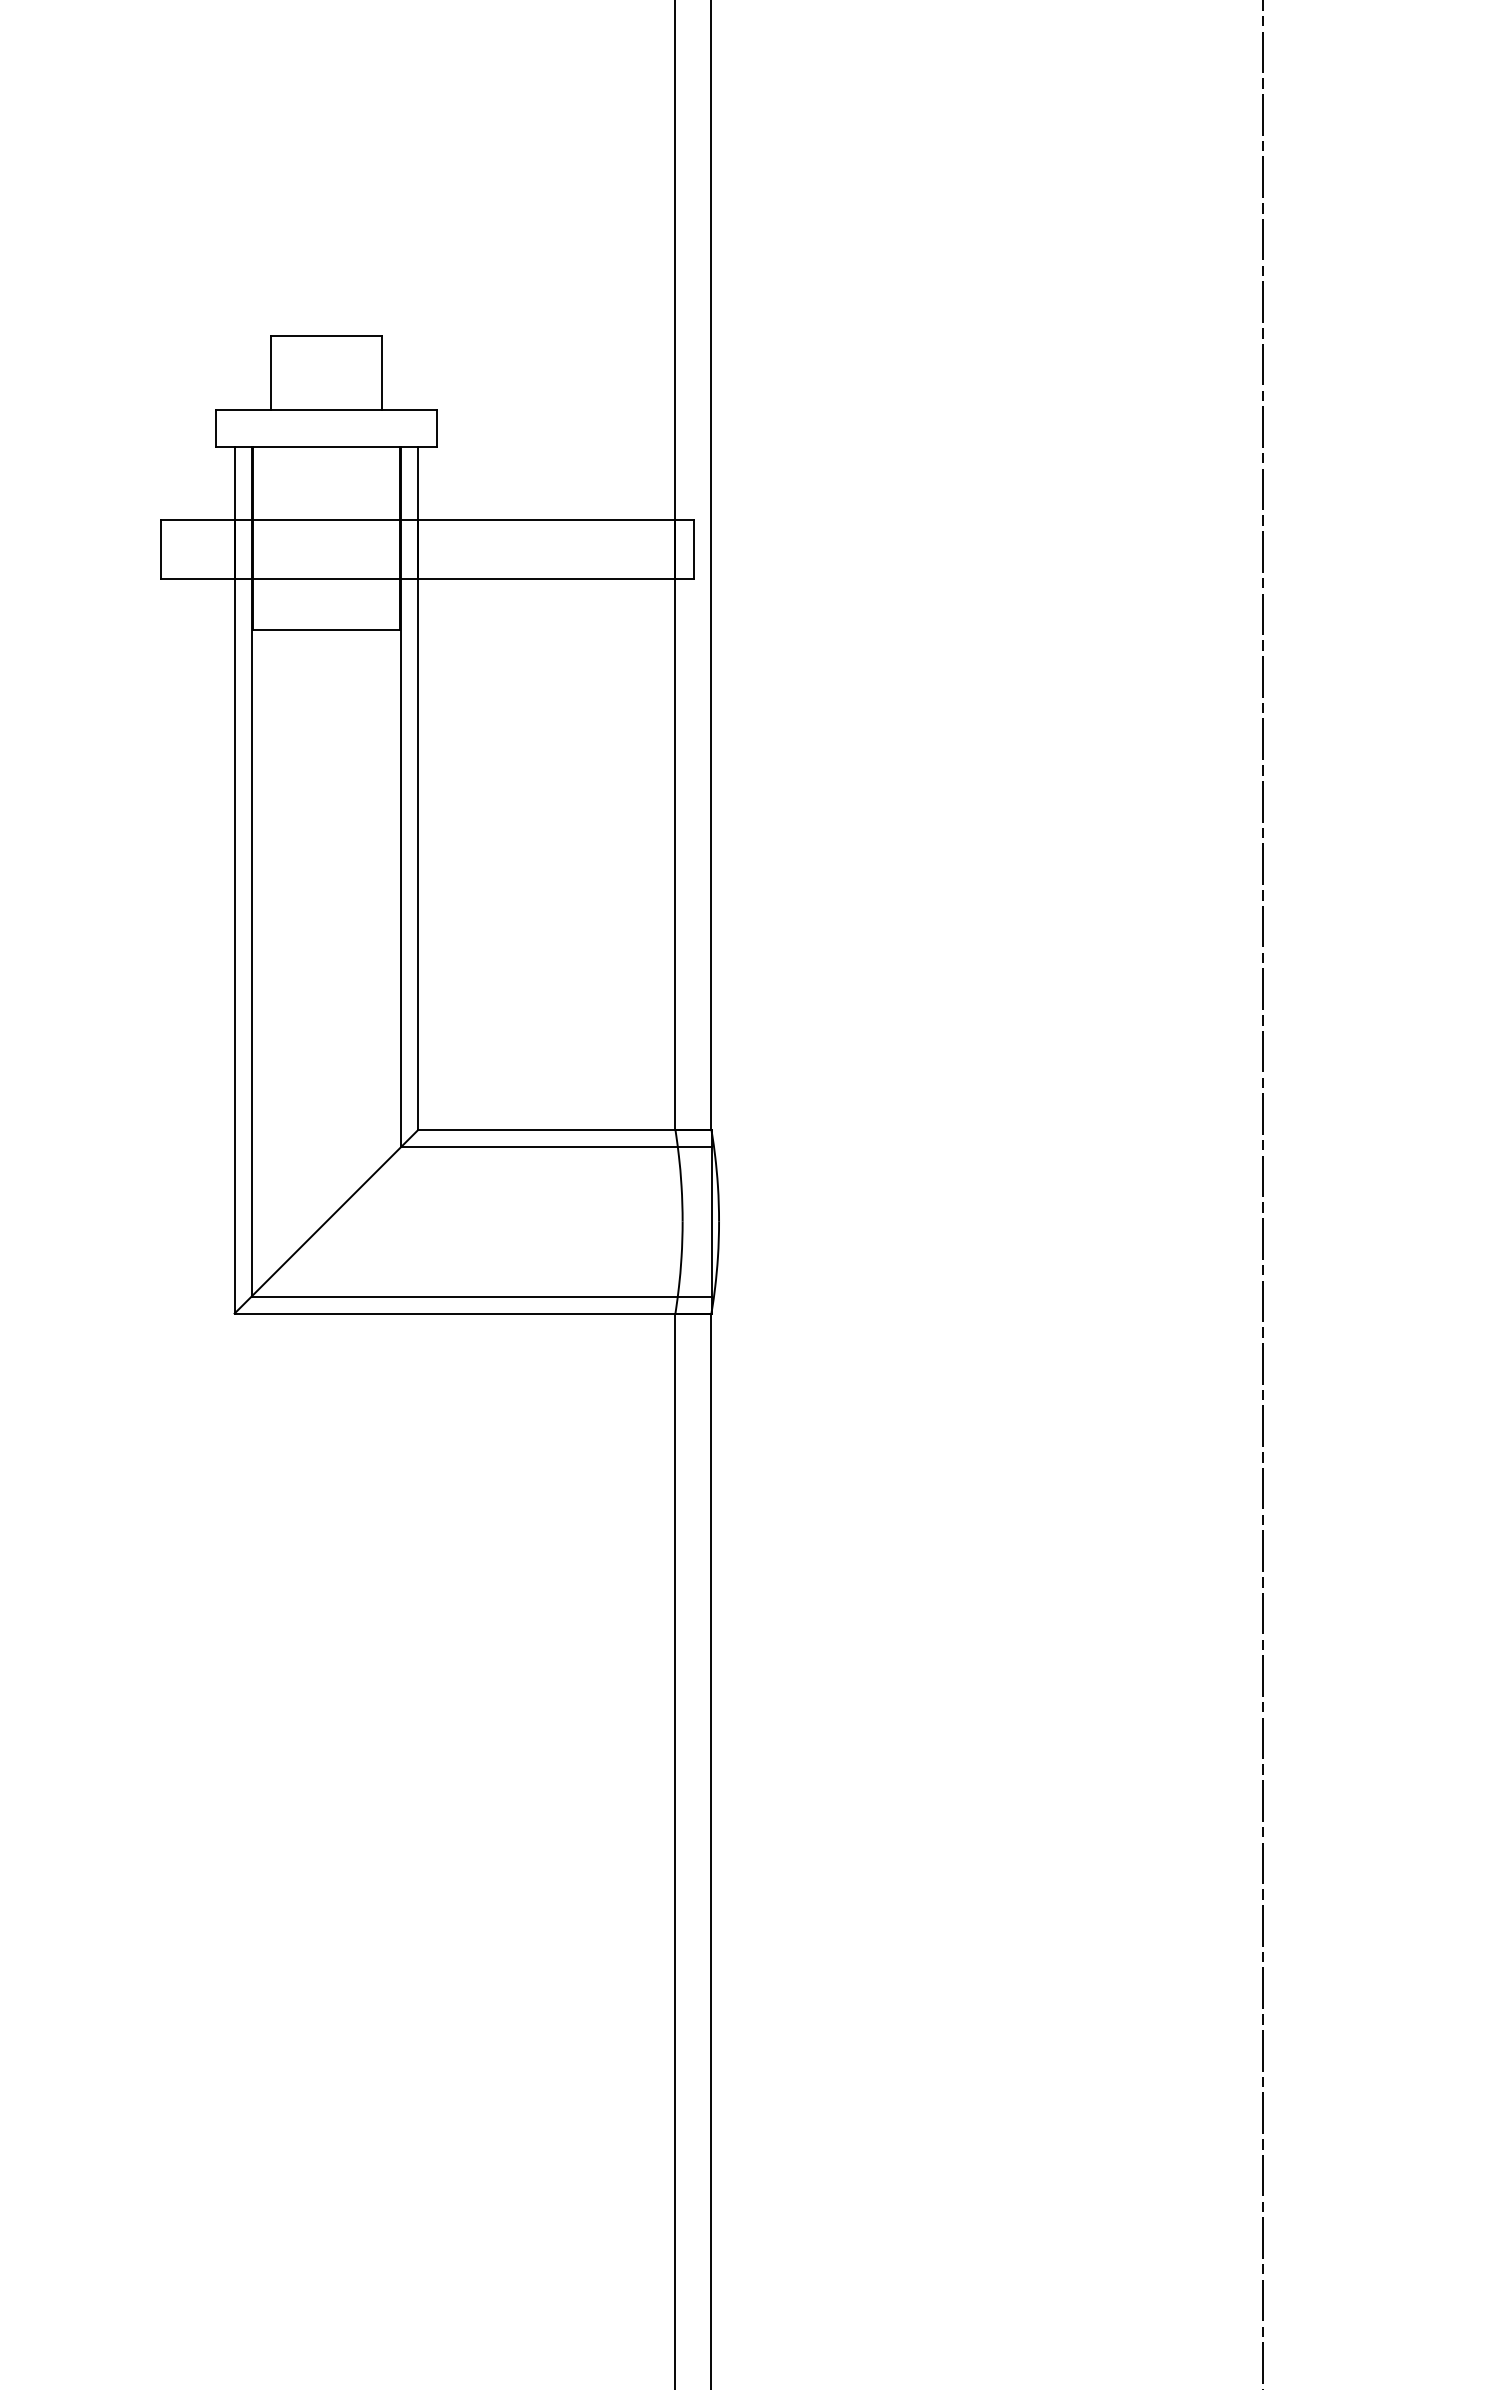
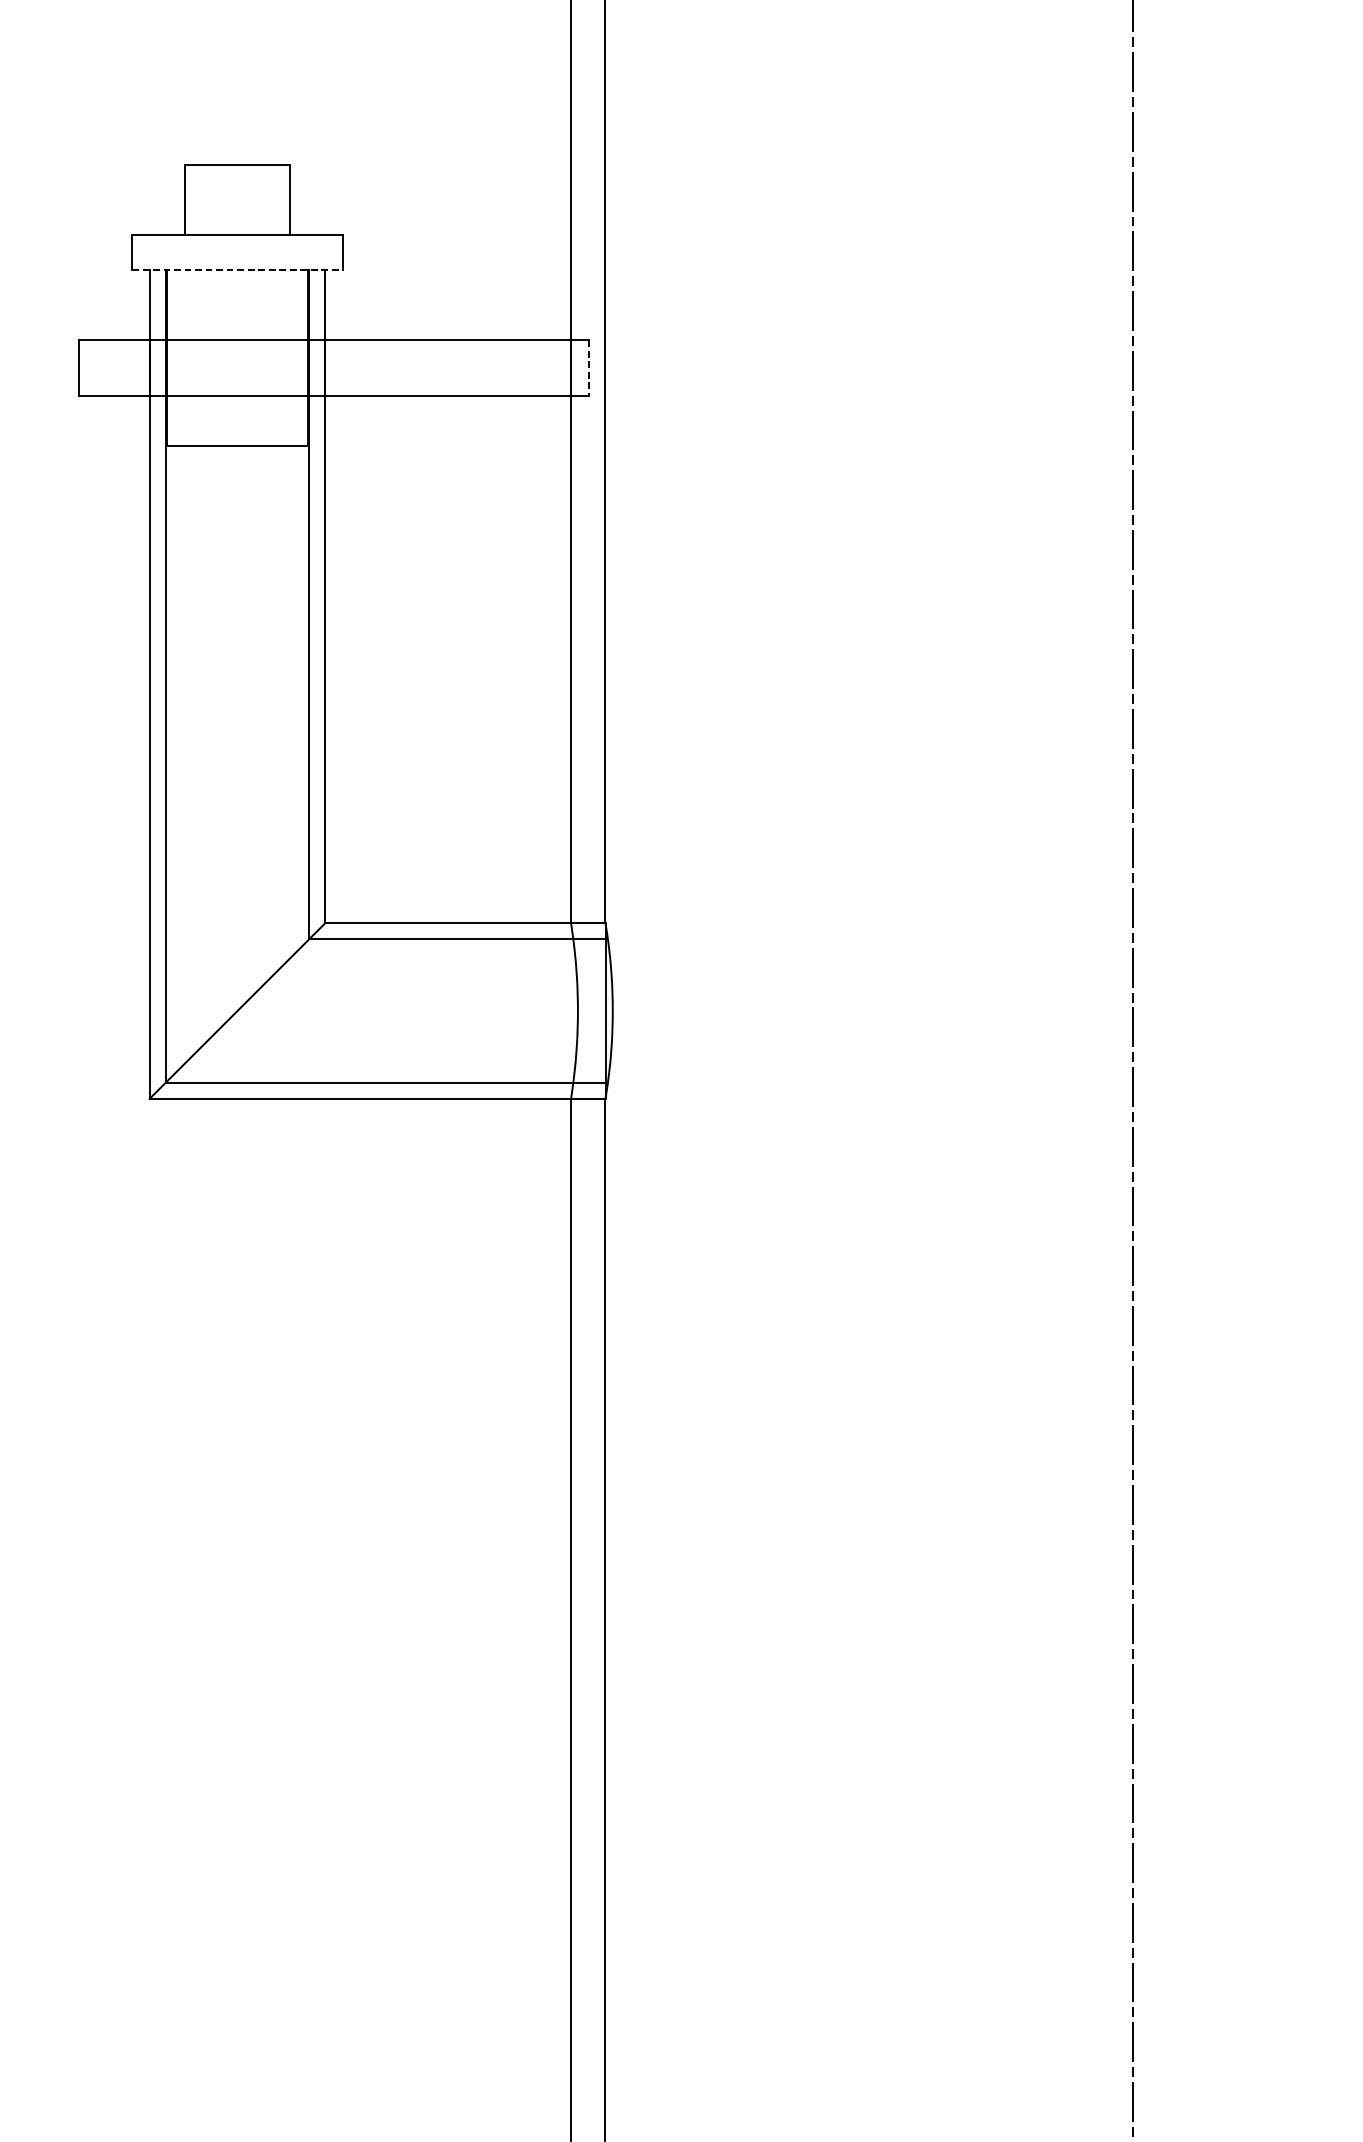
line: (326, 446) -> (237, 269), solid -> dashed
line: (694, 549) -> (589, 368), solid -> dashed

